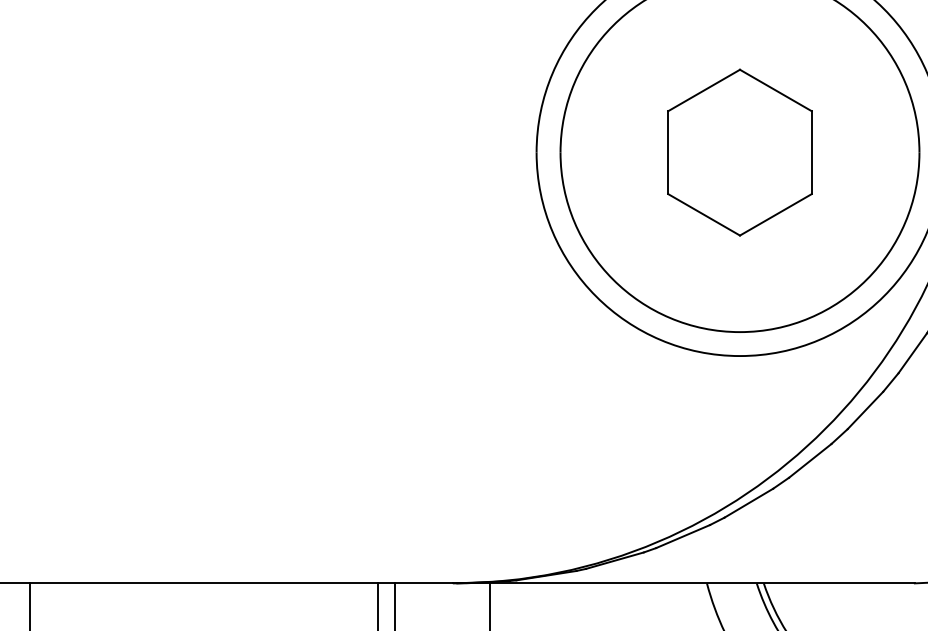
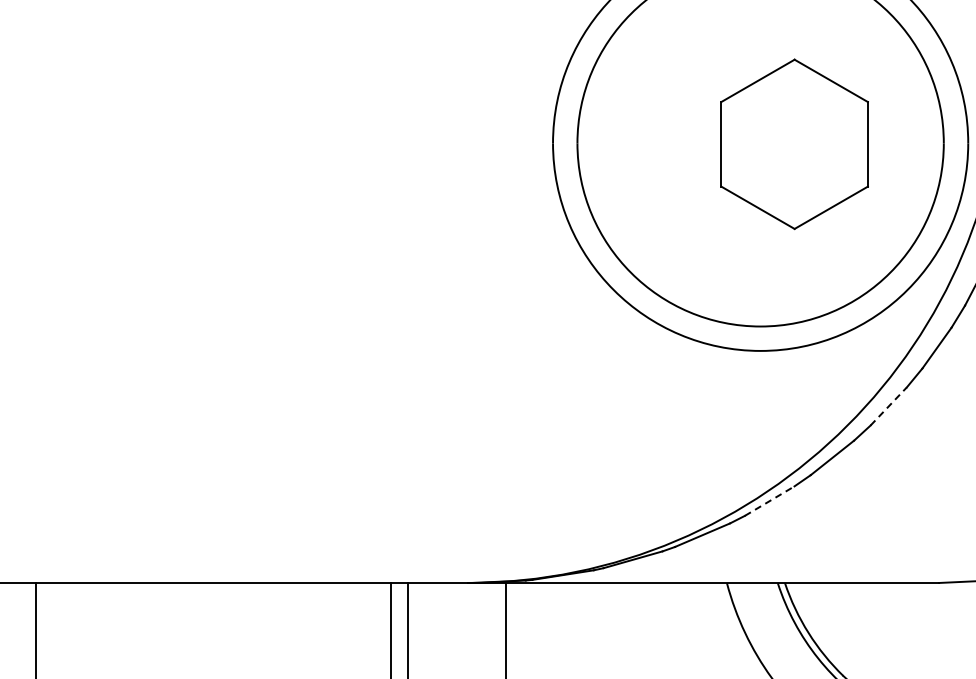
part: (739, 152) -> (794, 144), moved
line: (866, 410) -> (889, 406), solid -> dashed
line: (748, 503) -> (769, 501), solid -> dashed

